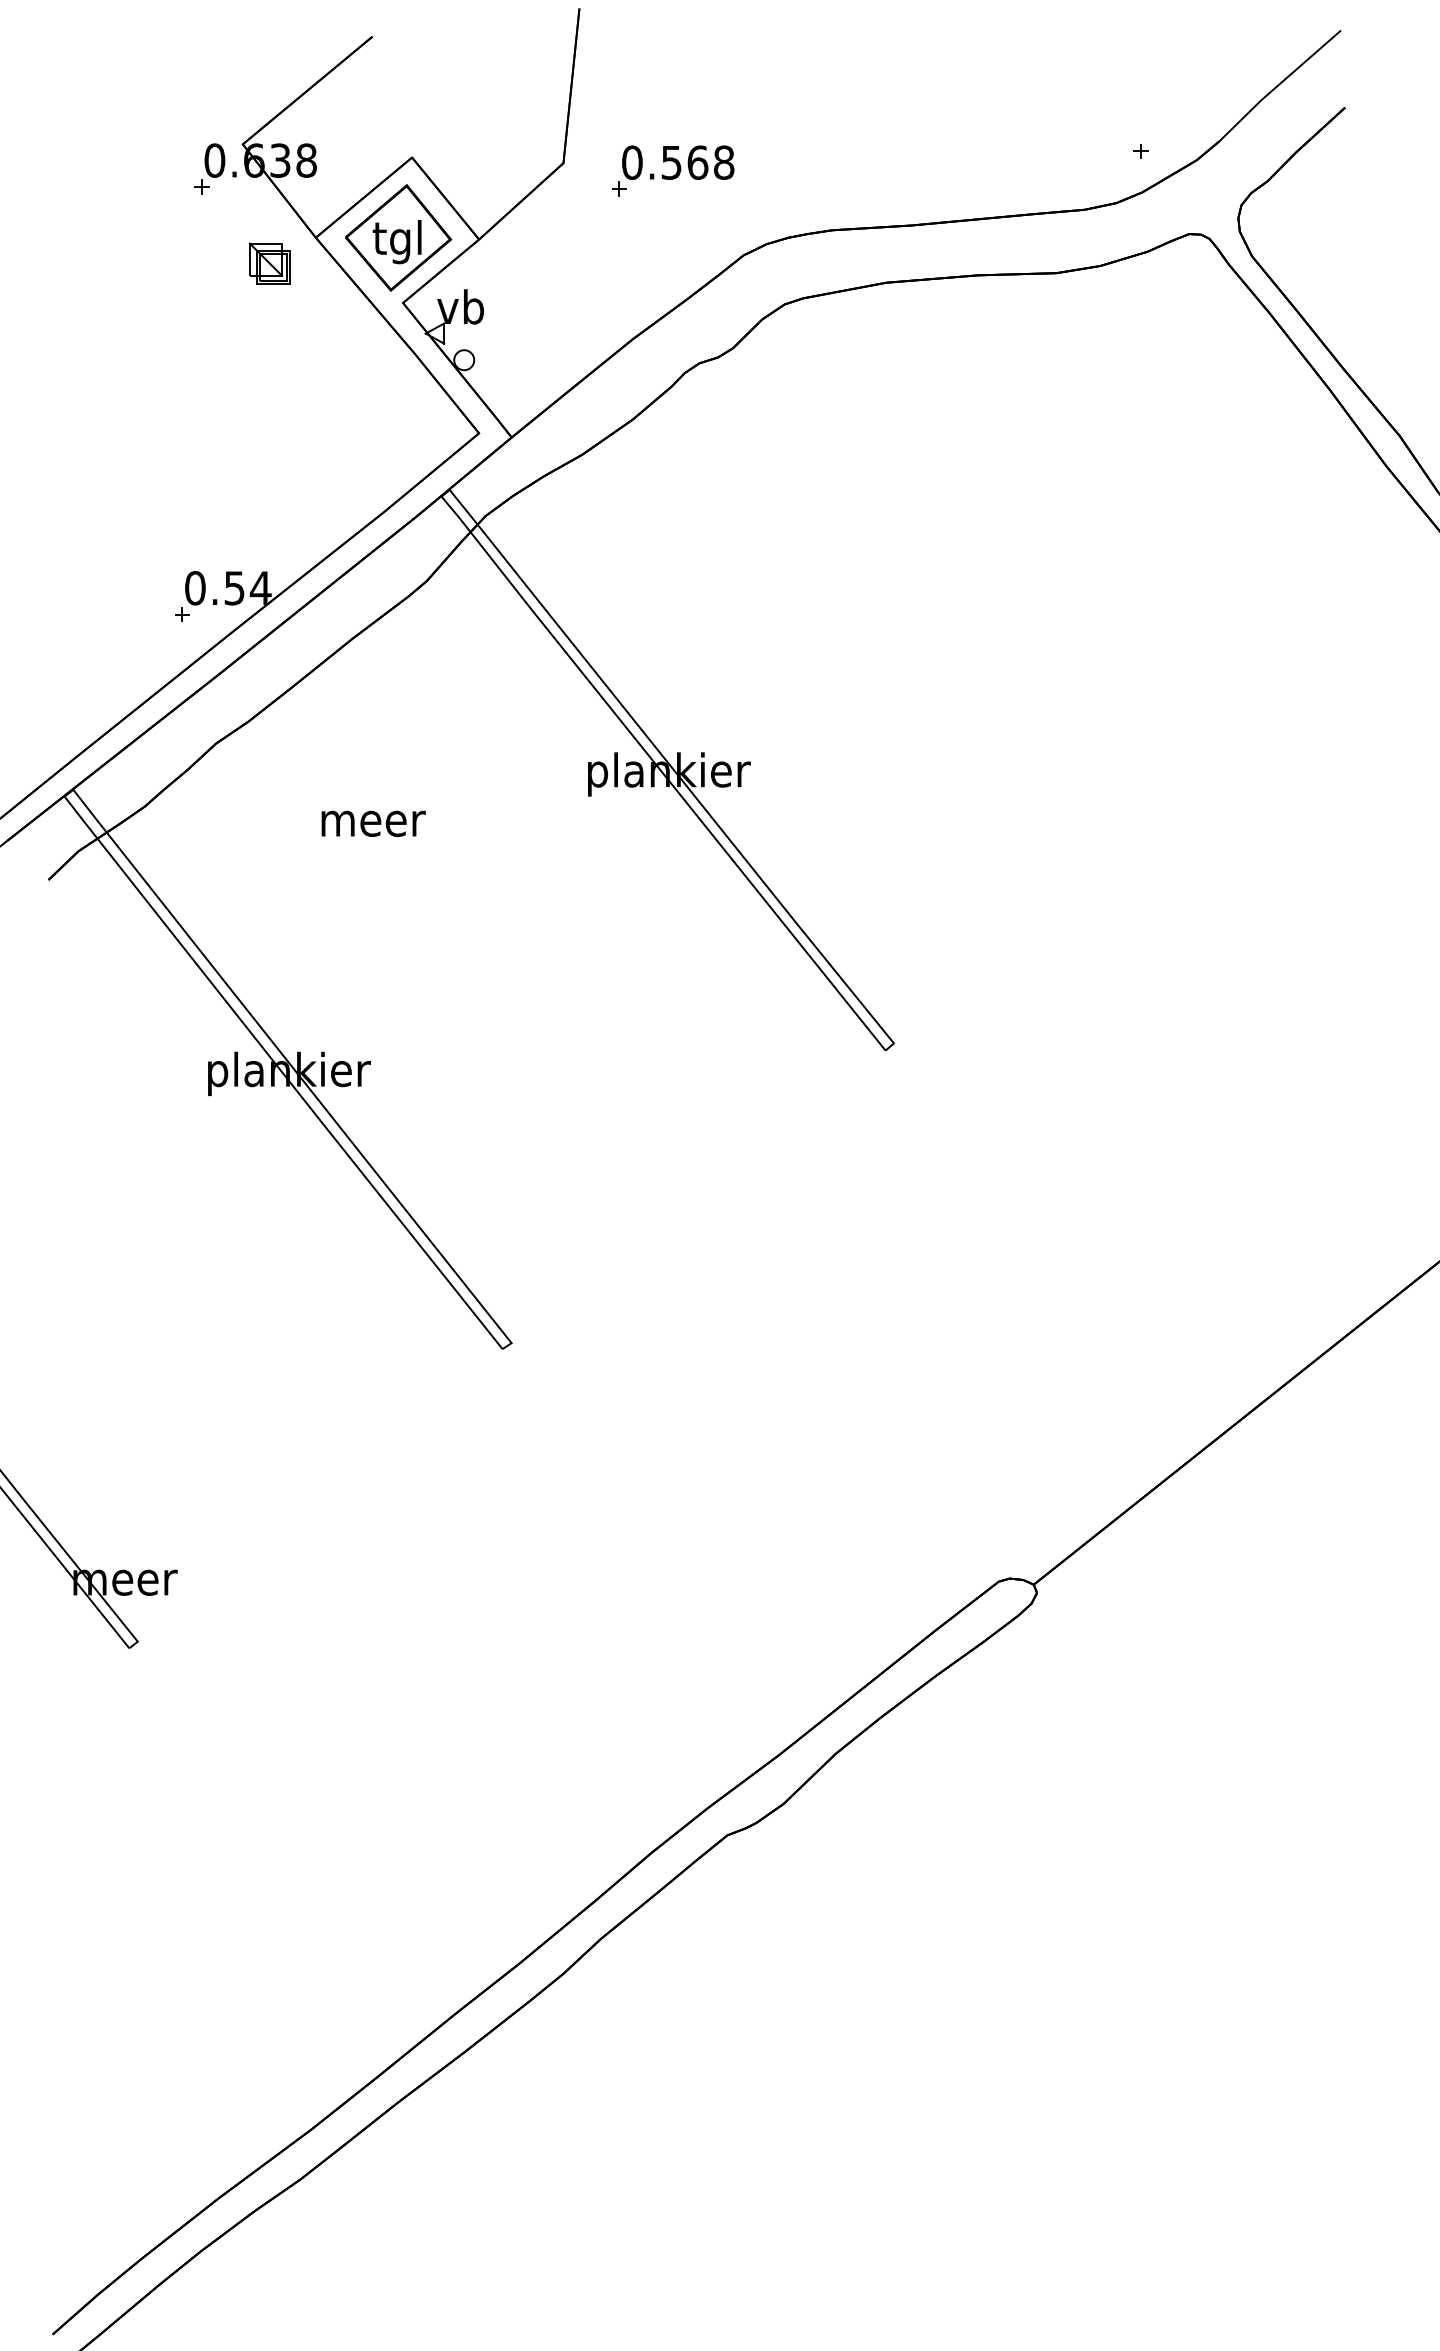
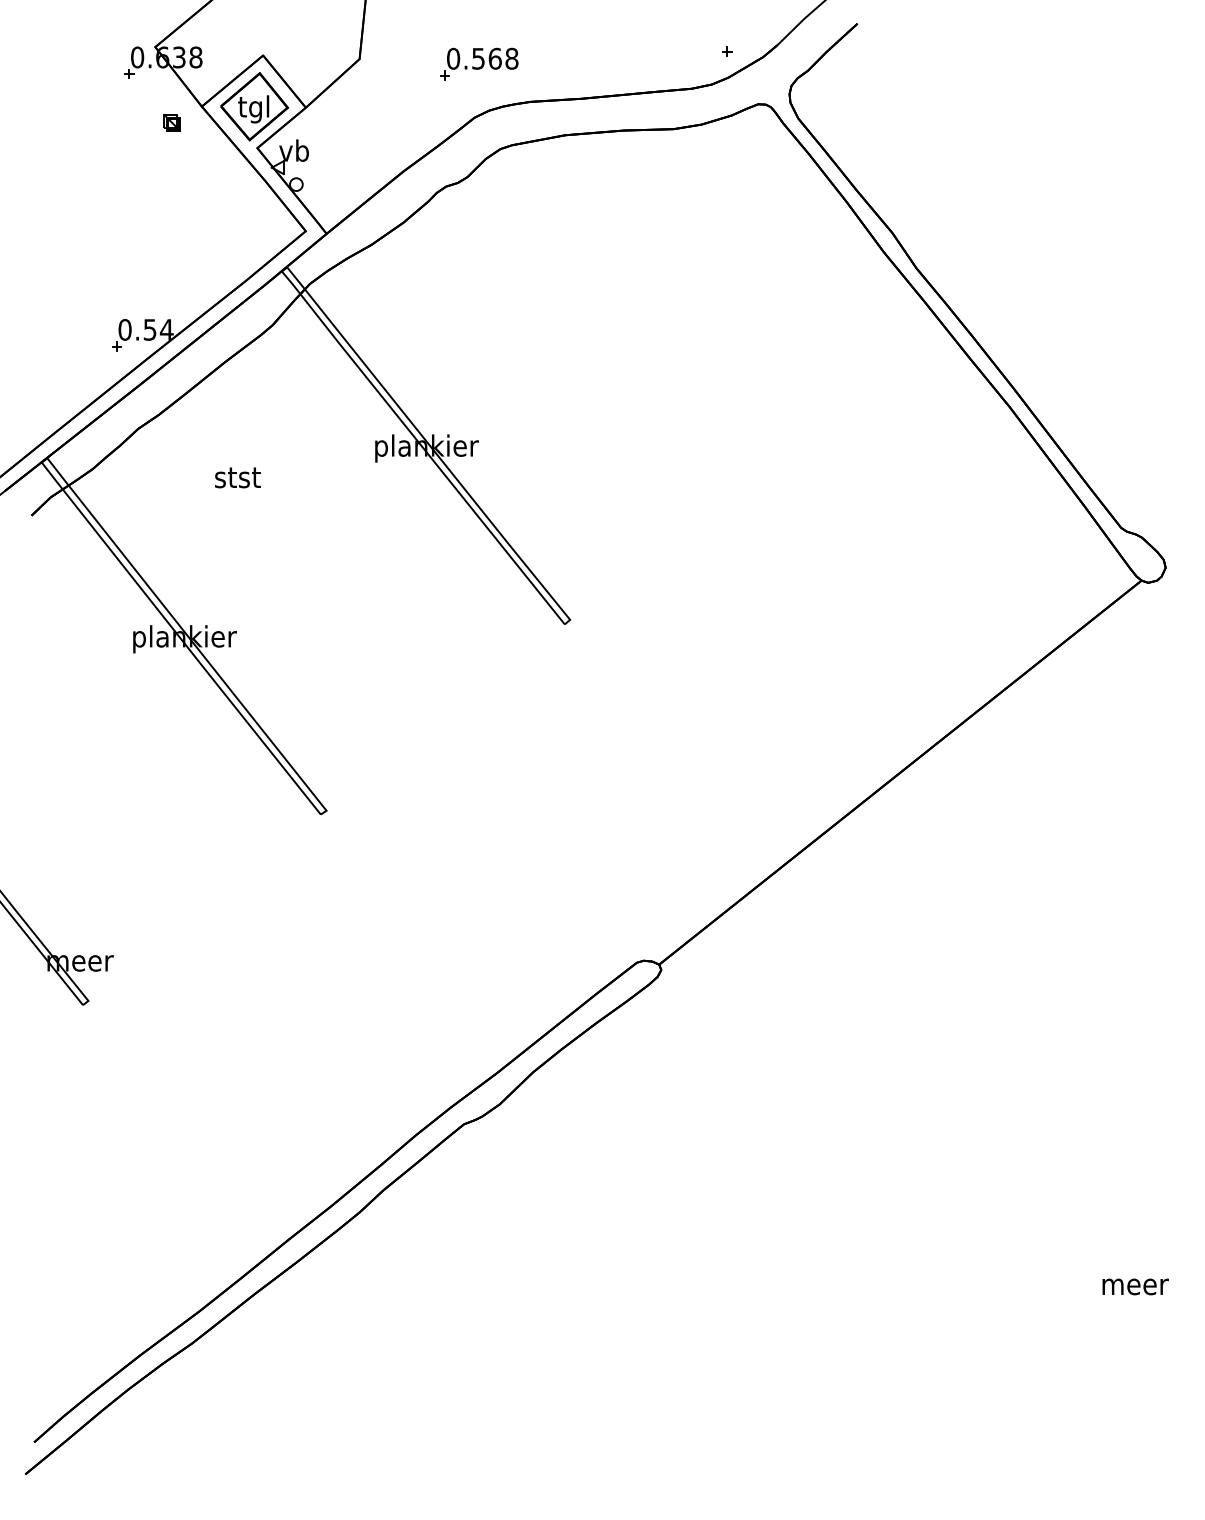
part: (673, 170) -> (479, 63), moved
part: (268, 262) -> (171, 122), size x0.62
text: (373, 819) -> (238, 477), meer -> stst

